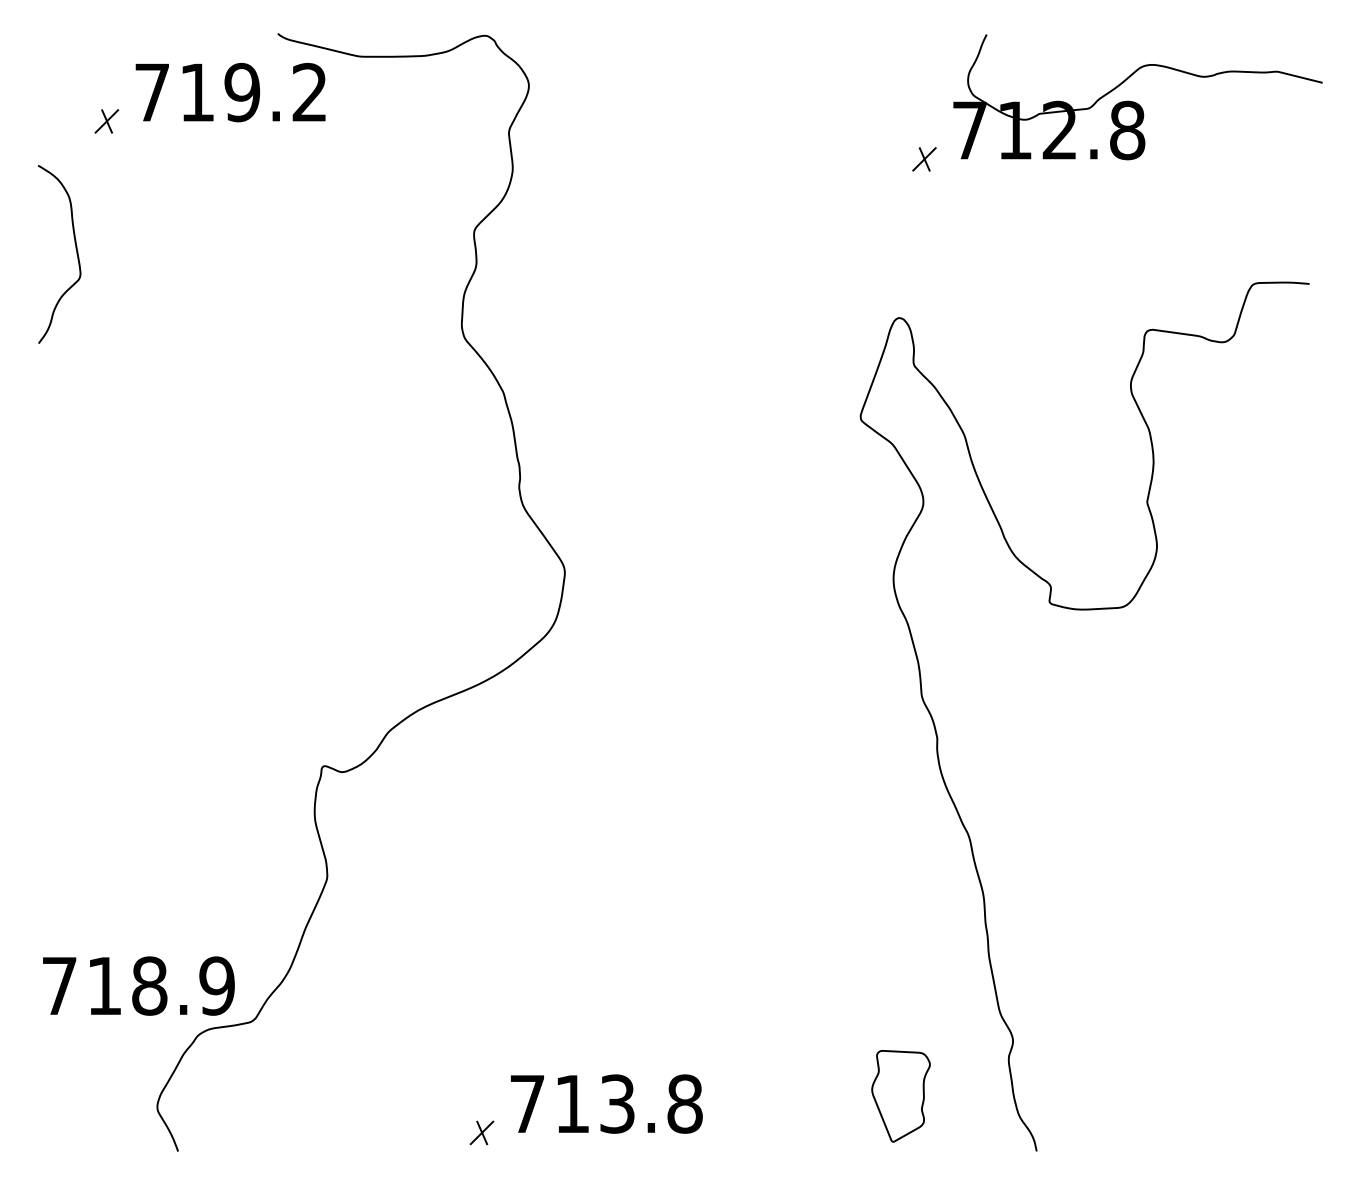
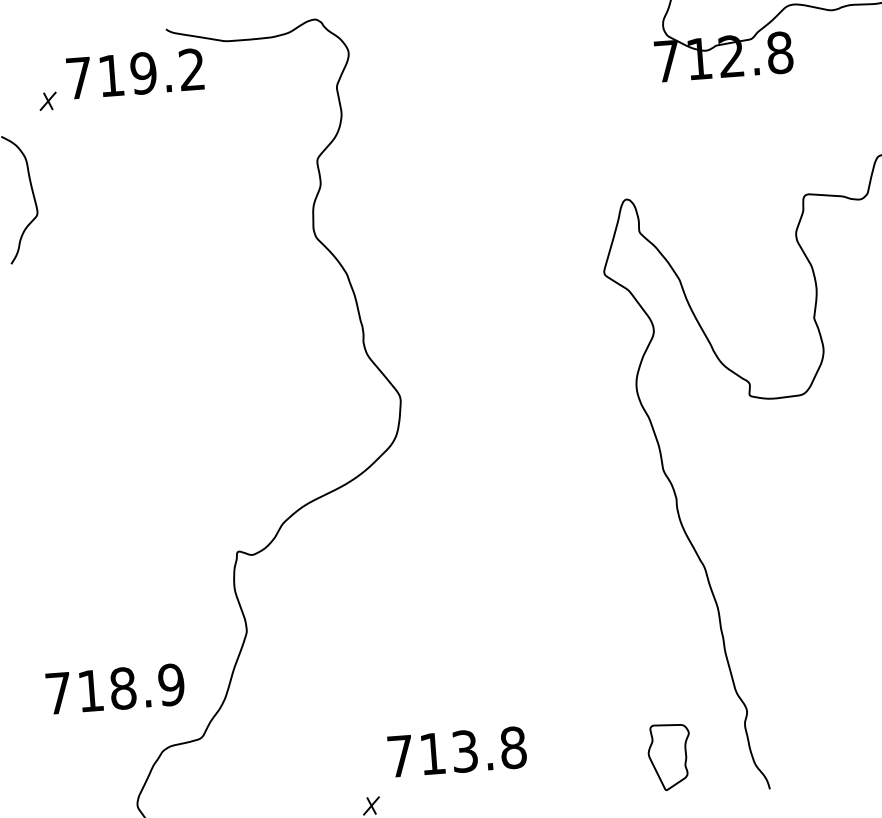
part: (924, 159) -> (636, 84), removed
text: (138, 985) -> (115, 688), moved
text: (606, 1103) -> (457, 751), moved

